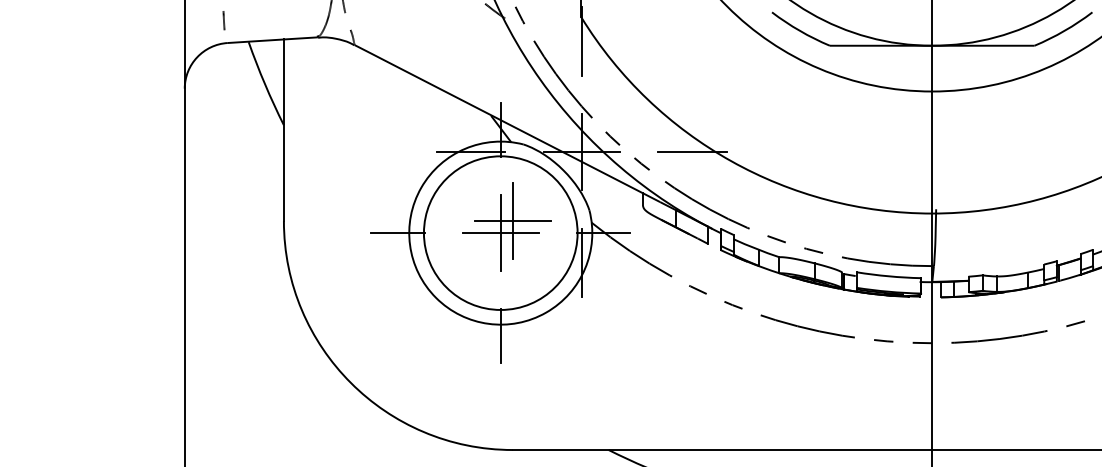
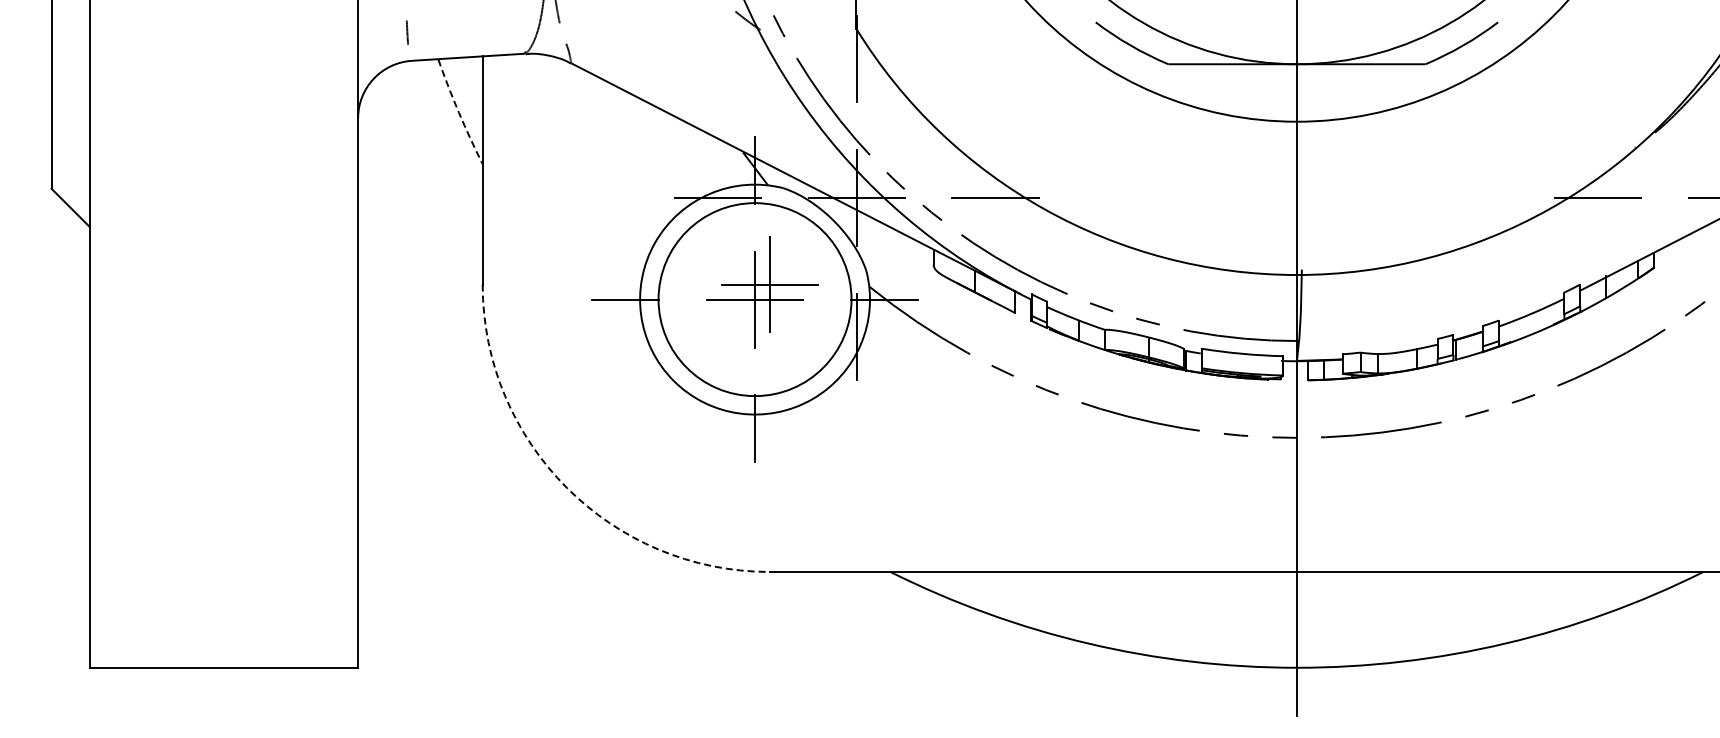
arc: (264, 84) -> (458, 112), solid -> dashed
arc: (350, 382) -> (566, 487), solid -> dashed

